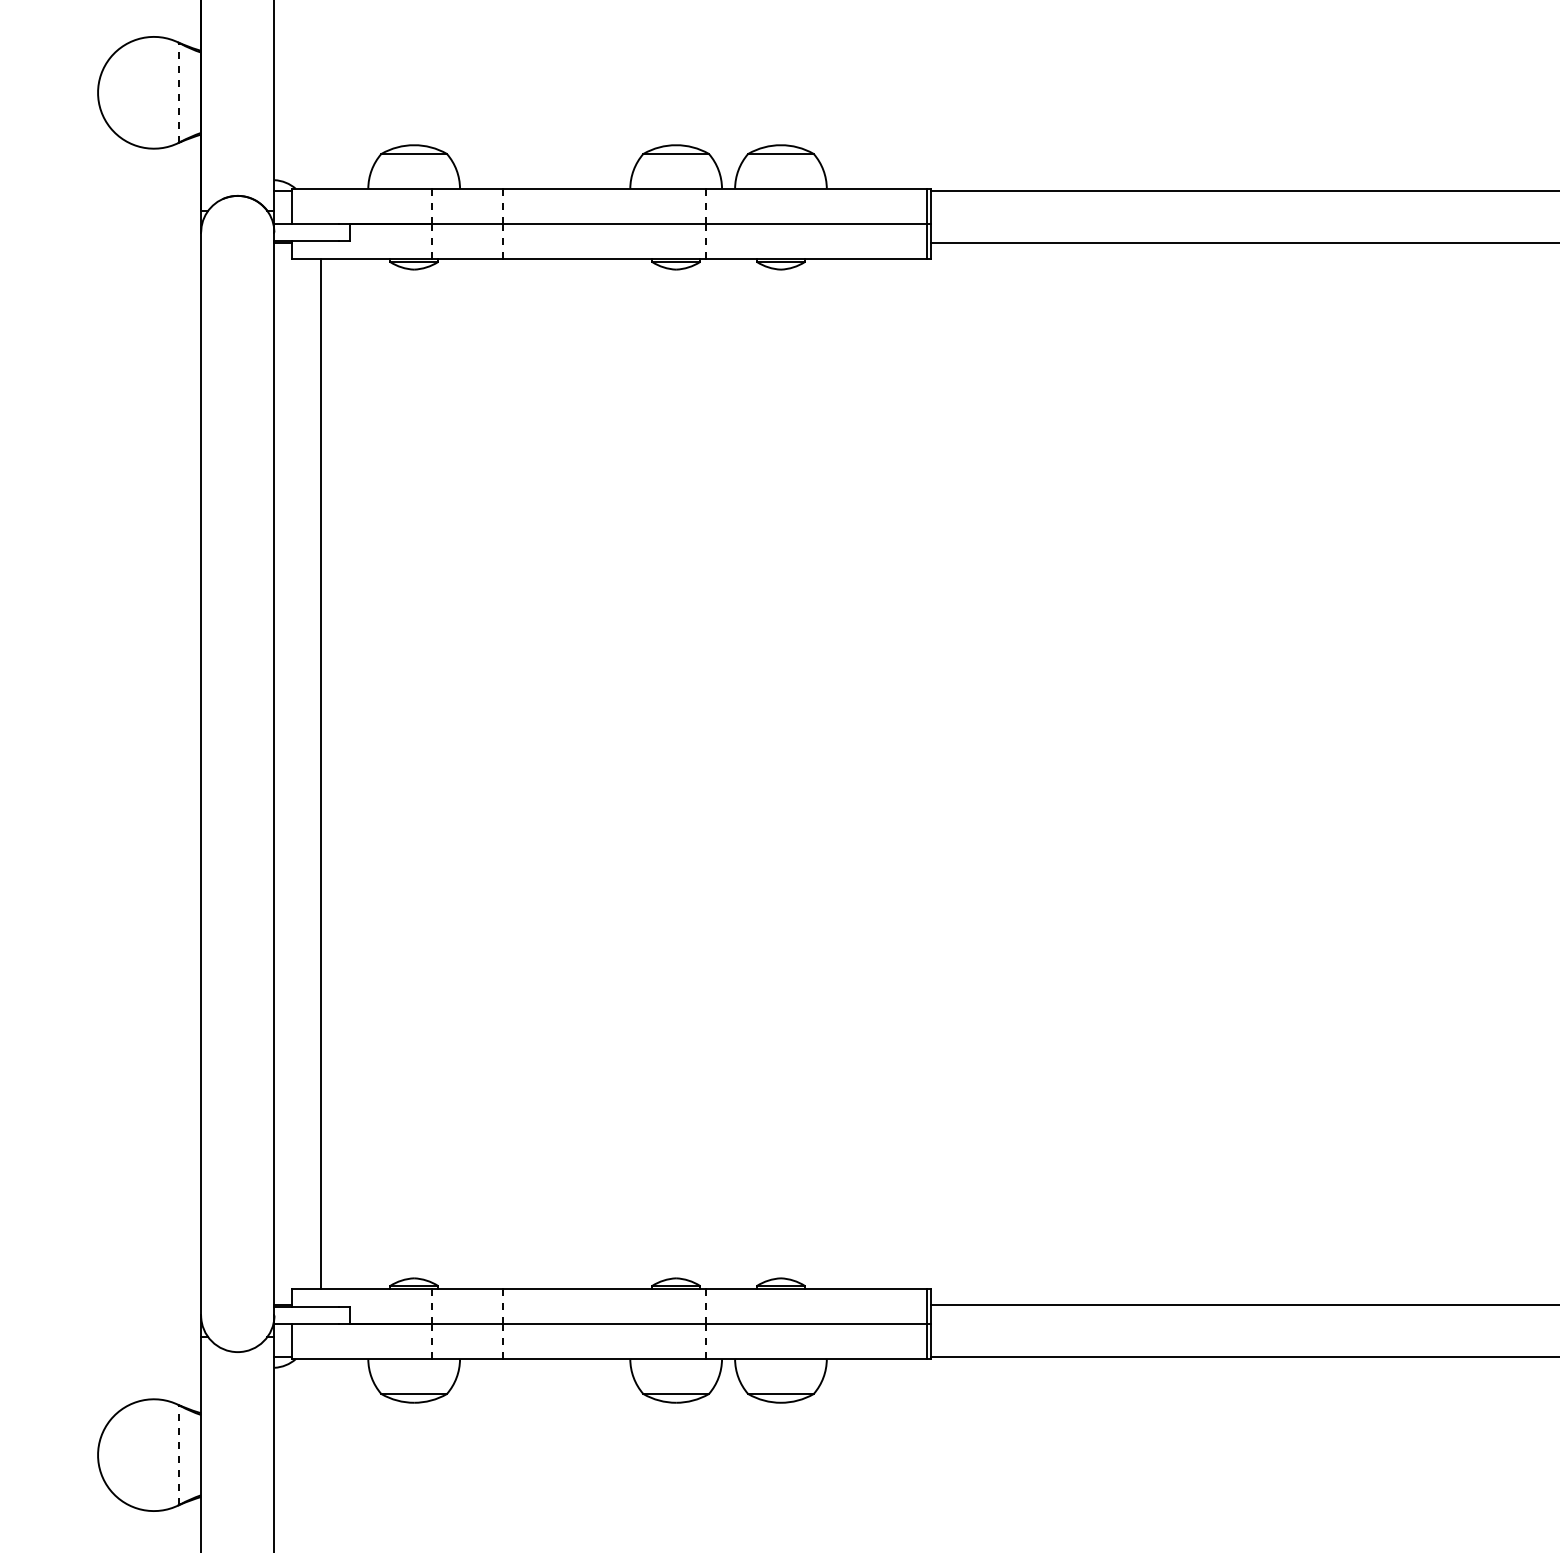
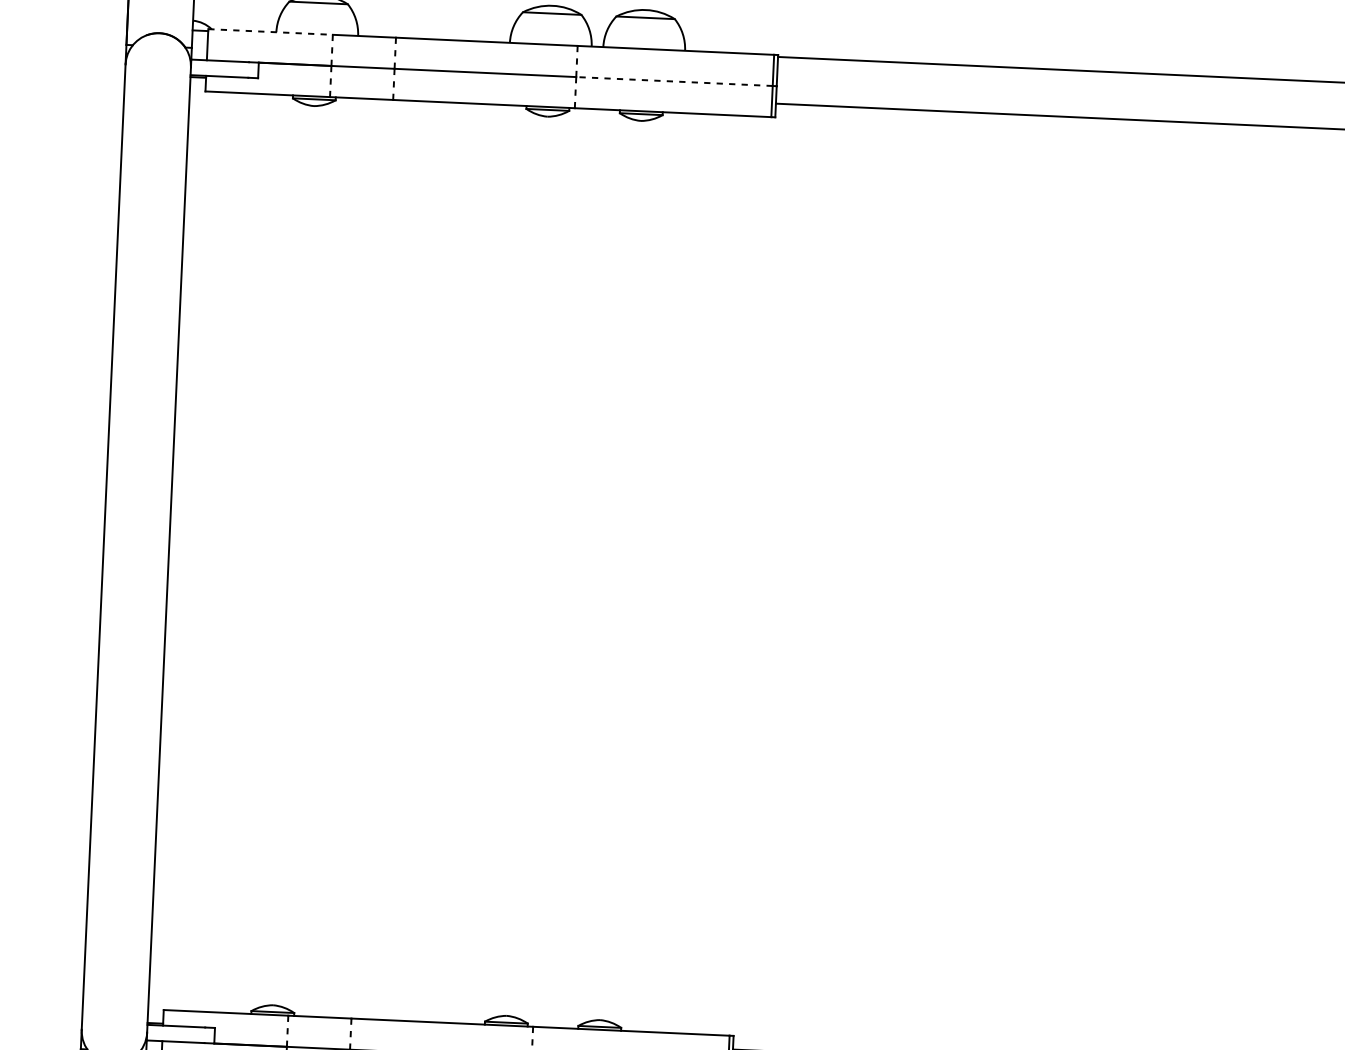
line: (361, 188) -> (270, 31), solid -> dashed
line: (816, 223) -> (674, 81), solid -> dashed
line: (320, 773) -> (210, 551), removed

